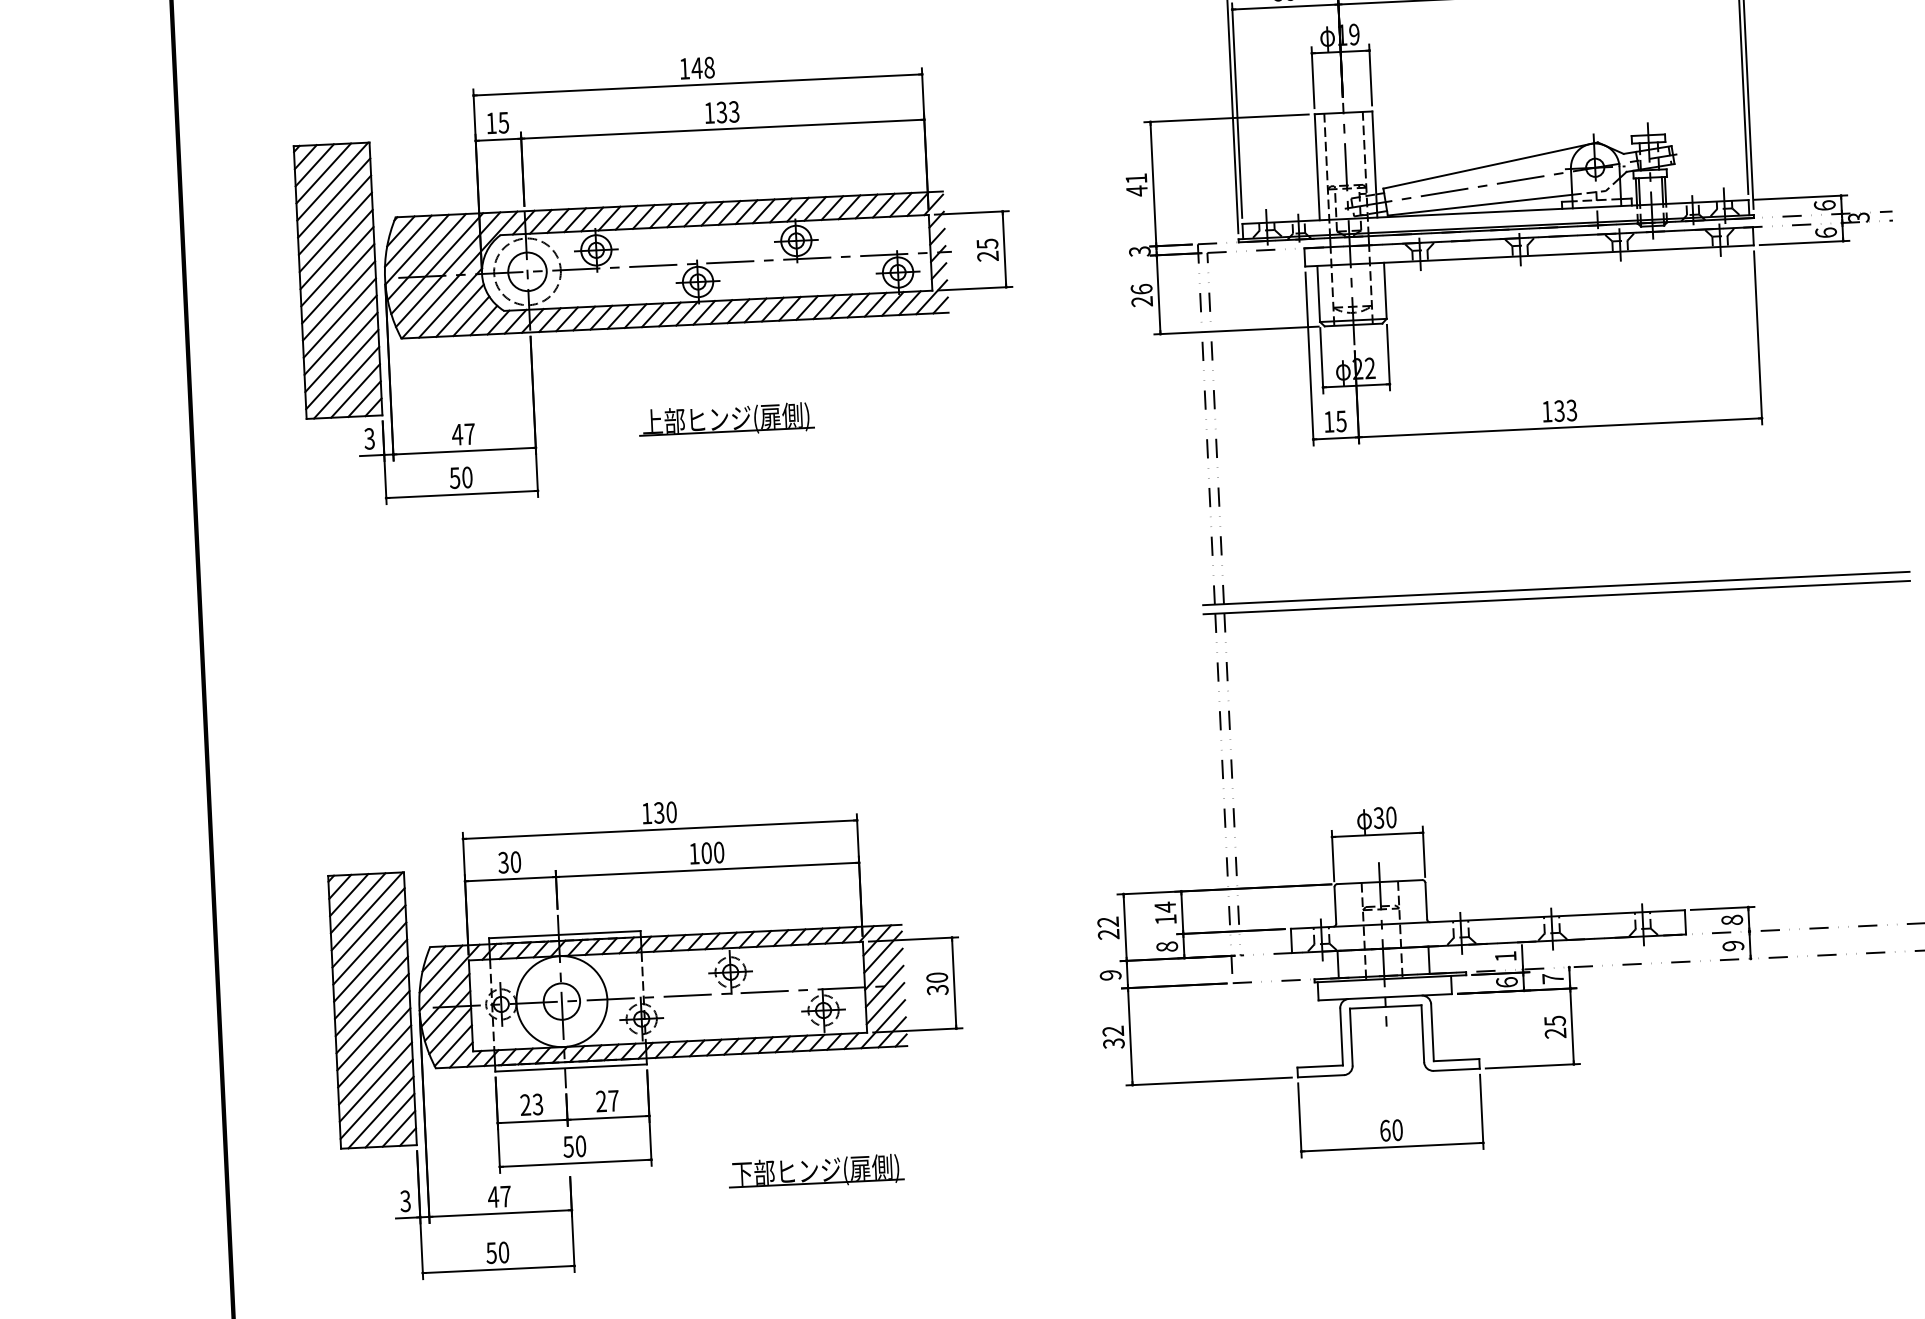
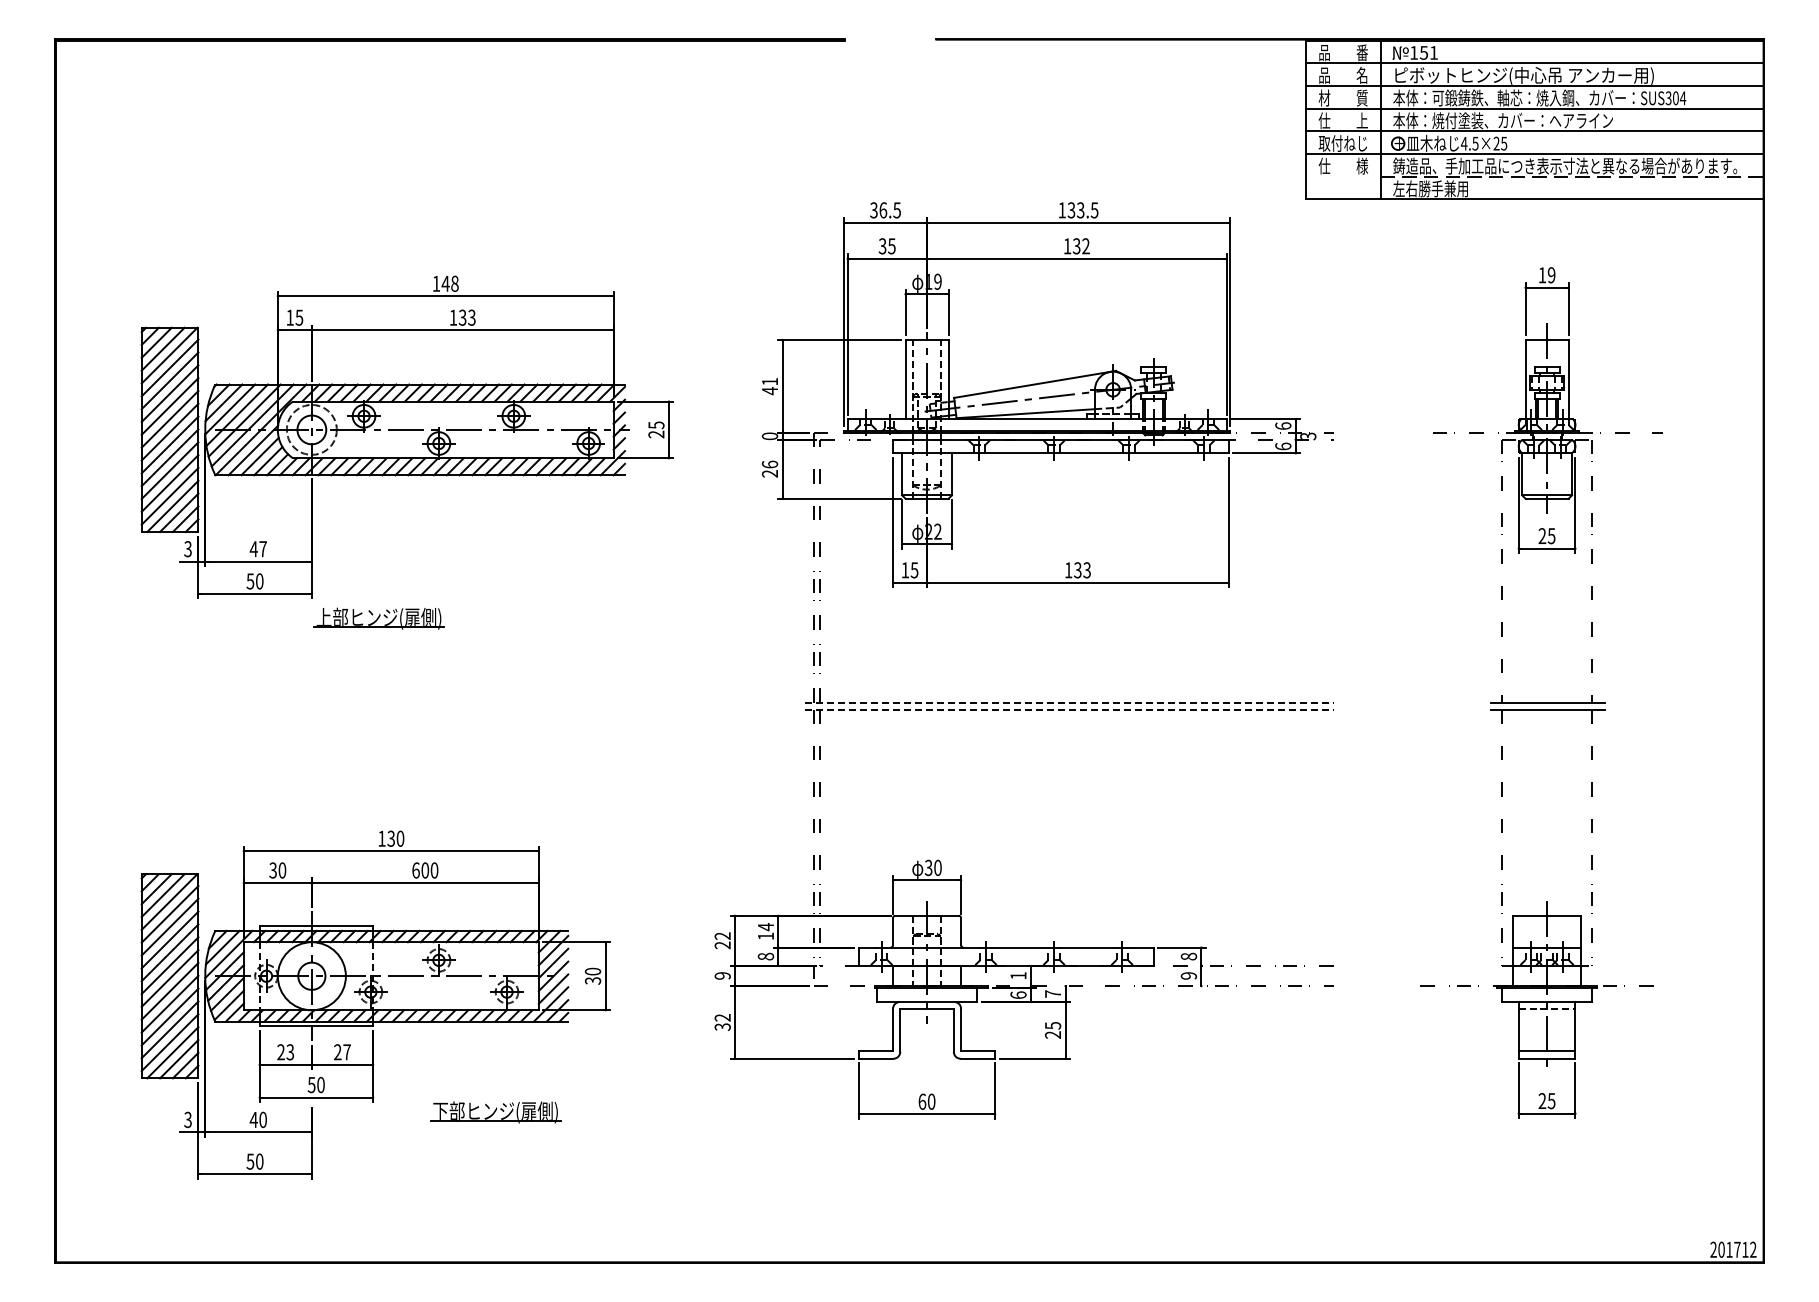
text: (1140, 251) -> (770, 436), 3 -> 0
part: (725, 419) -> (378, 618), moved
line: (1556, 588) -> (1069, 702), solid -> dashed
line: (1557, 597) -> (1069, 709), solid -> dashed
text: (693, 853) -> (415, 870), 100 -> 600
text: (504, 1196) -> (262, 1119), 47 -> 40

